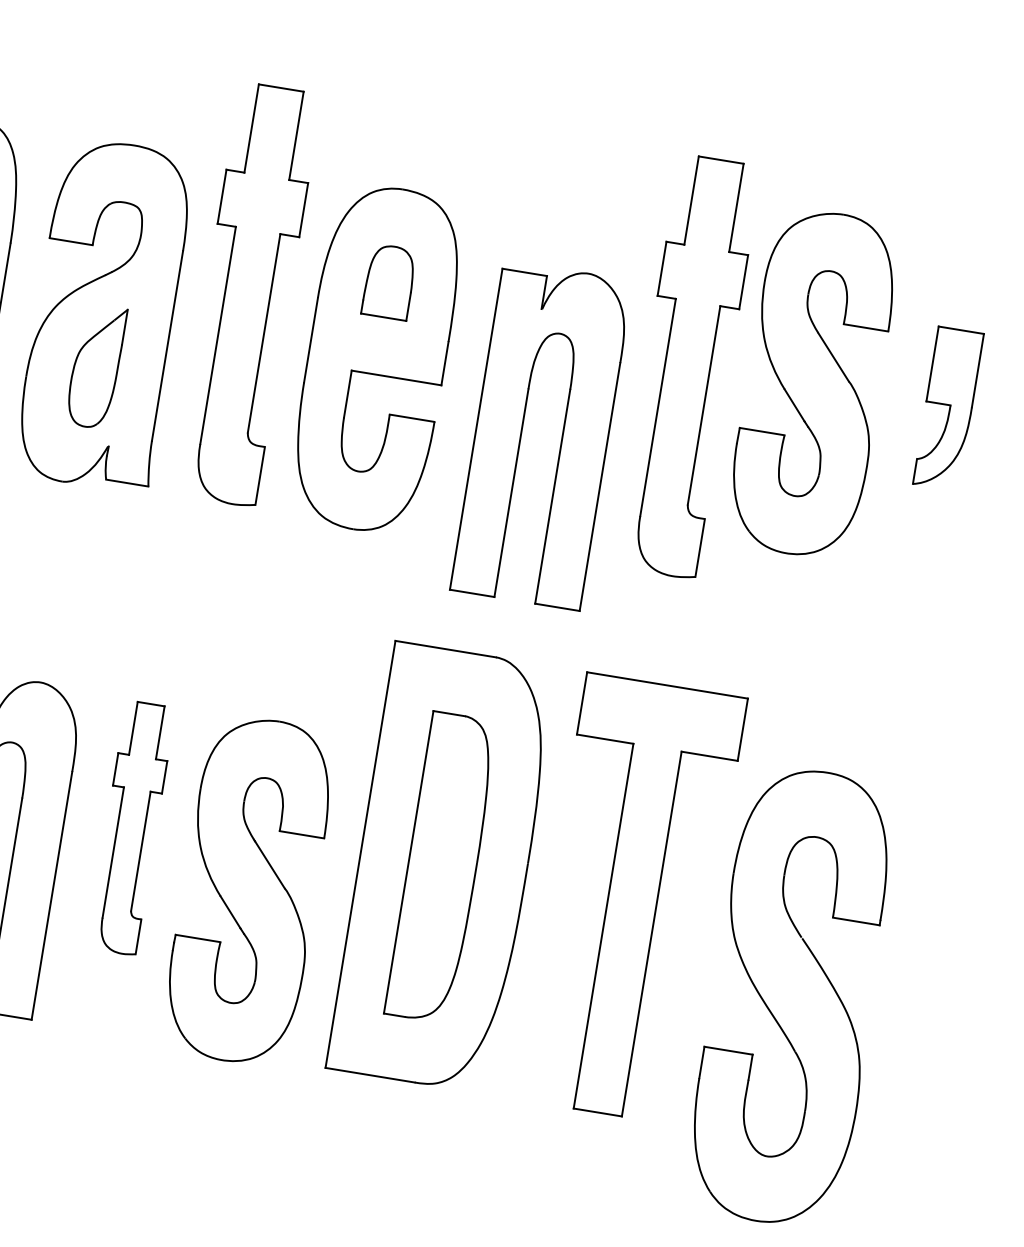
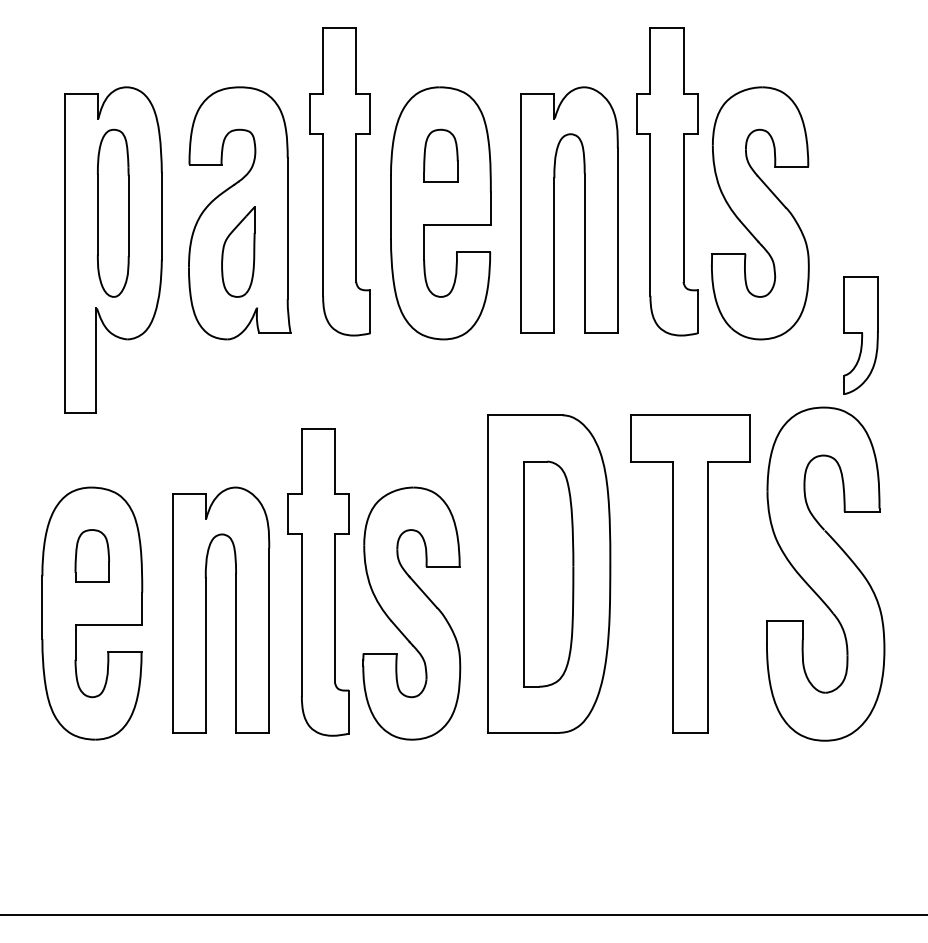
part: (813, 383) -> (760, 213), moved
part: (947, 408) -> (860, 335), moved
part: (521, 431) -> (554, 209), moved
part: (131, 828) -> (318, 582), size x1.67
part: (793, 996) -> (825, 573), moved

